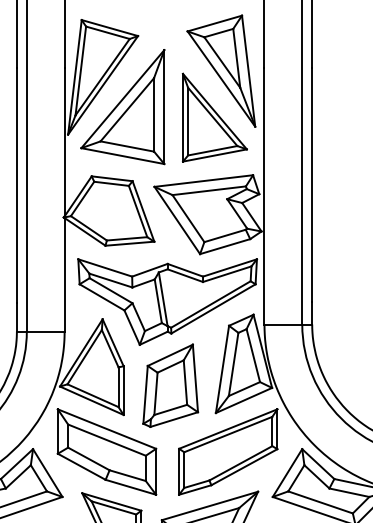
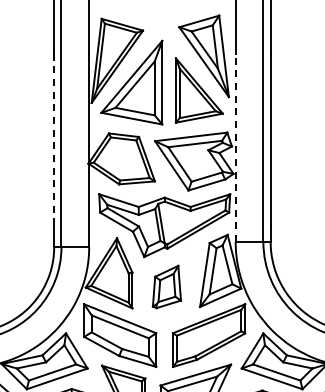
line: (17, 185) -> (54, 140), solid -> dashed
line: (264, 195) -> (235, 147), solid -> dashed
part: (170, 385) -> (166, 286), size x0.7

